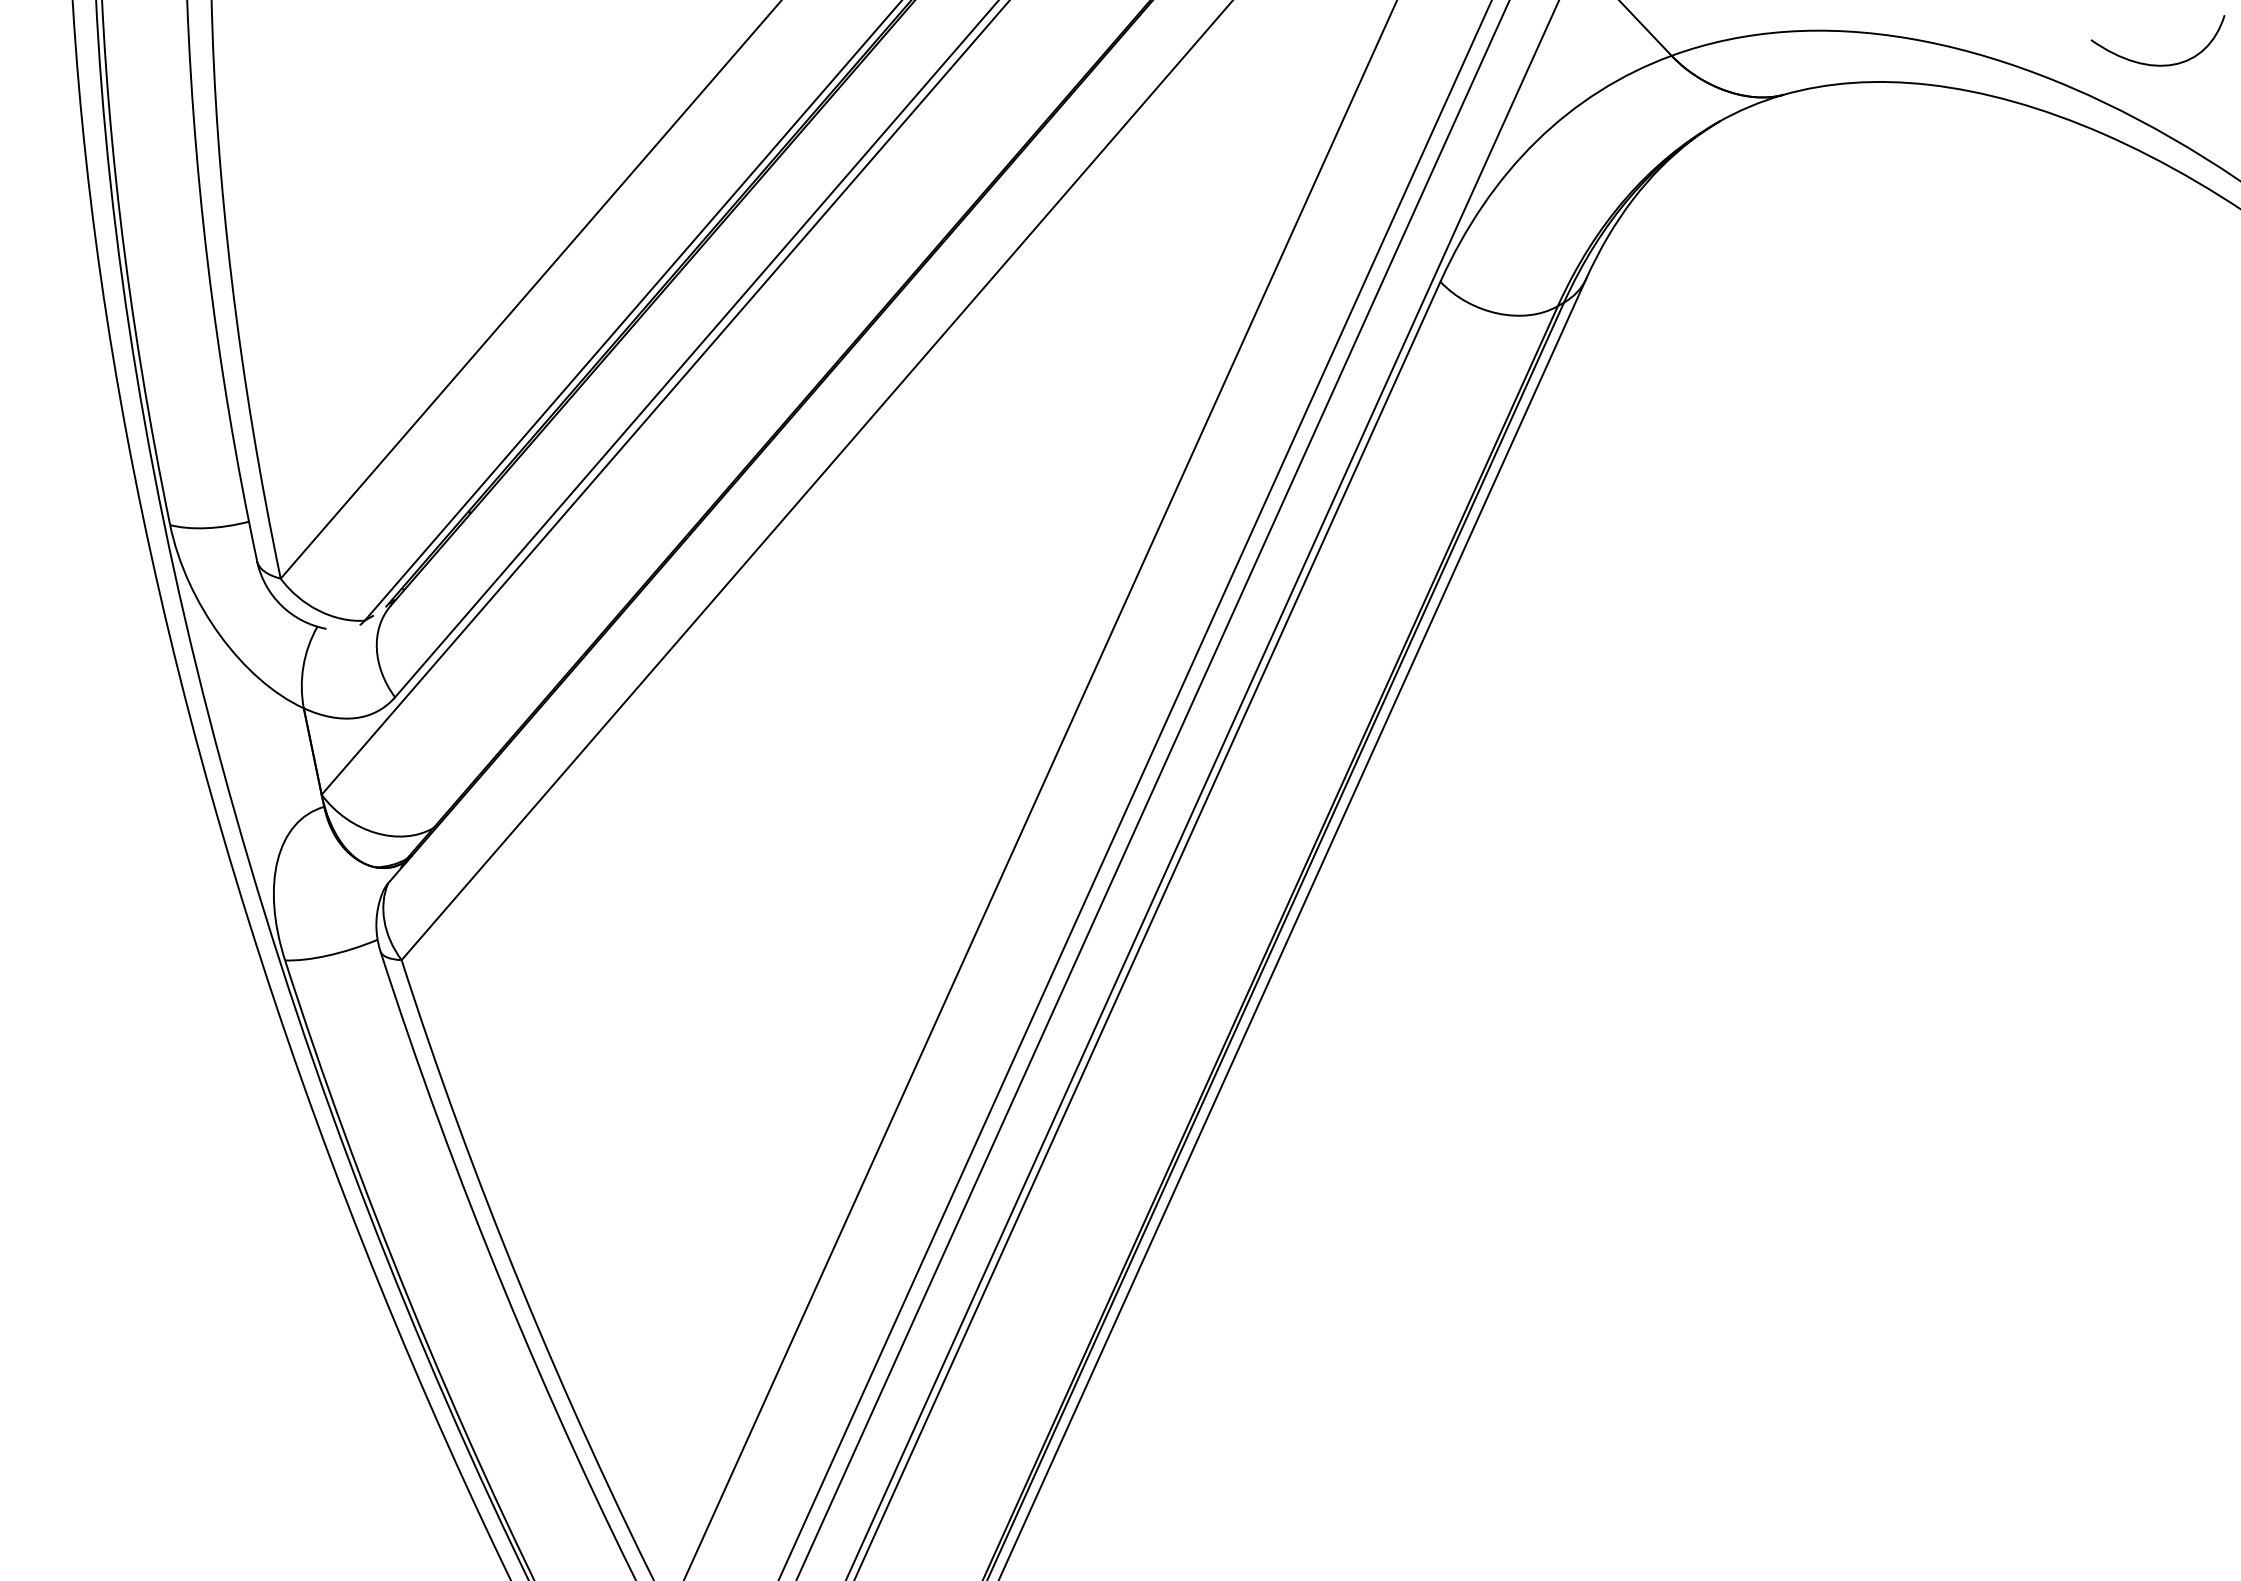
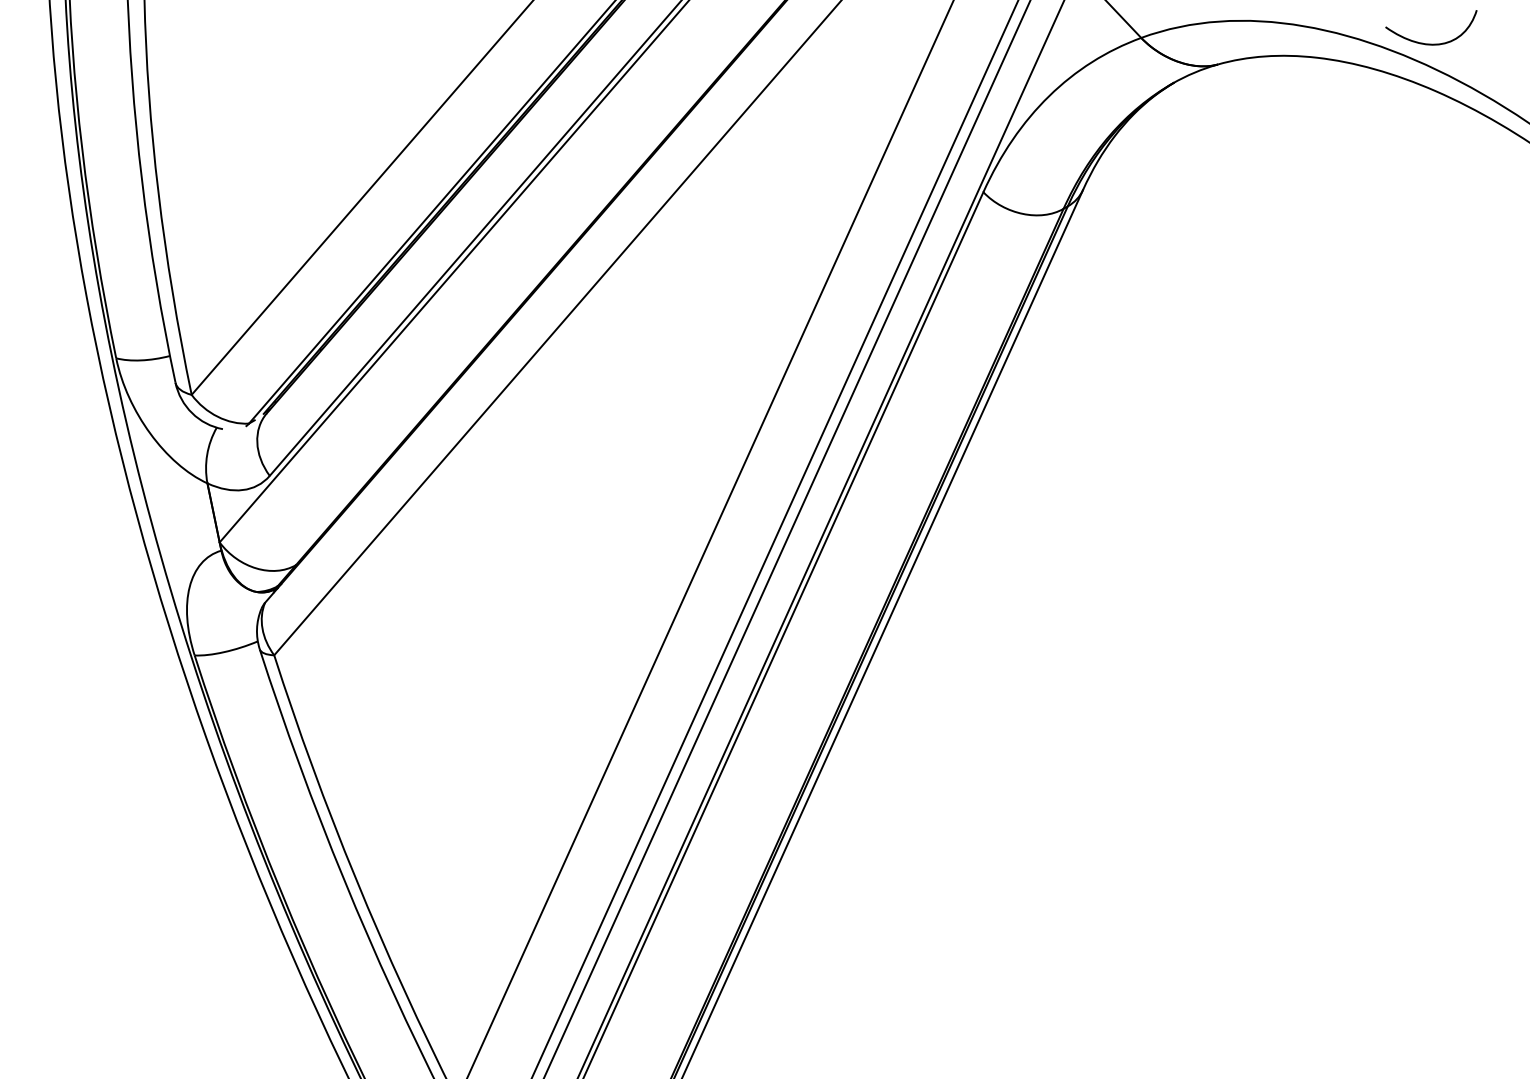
curve: (2158, 63) -> (1431, 43), moved

